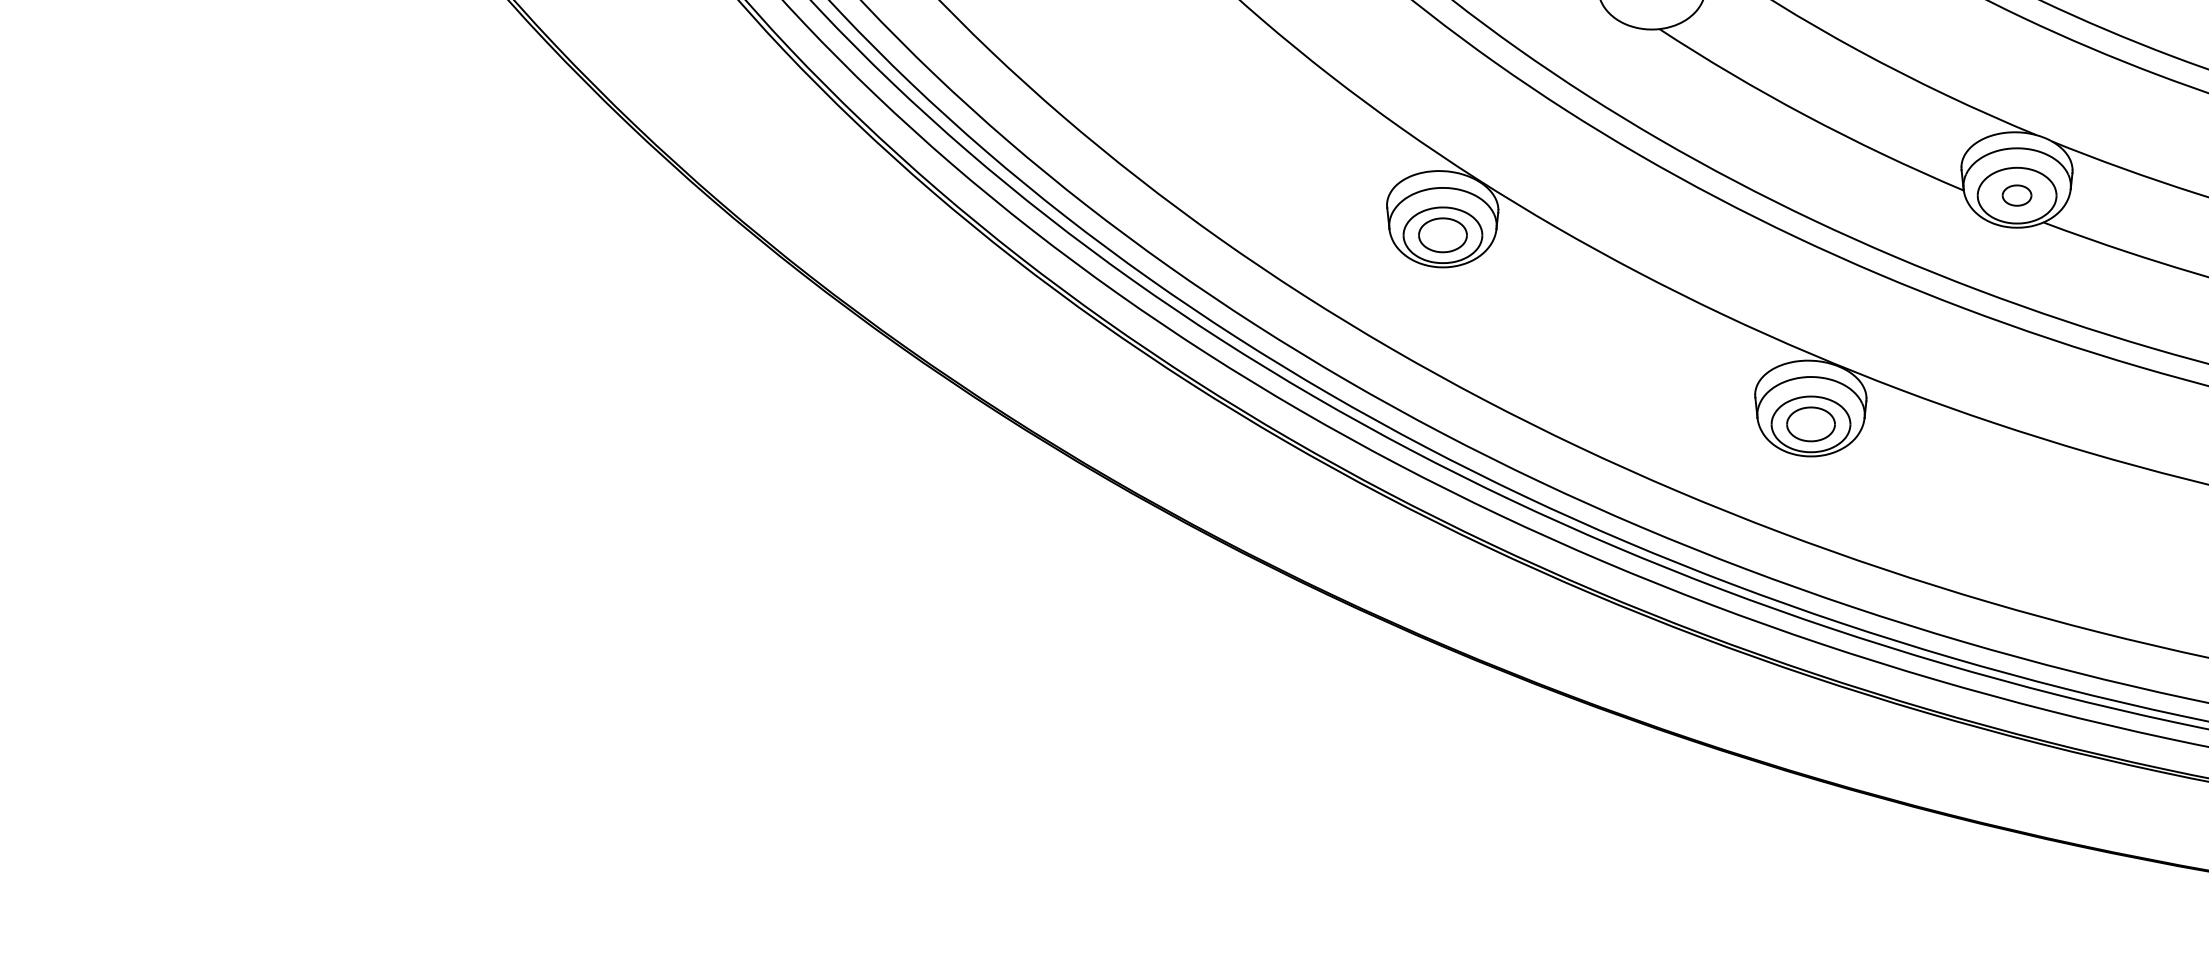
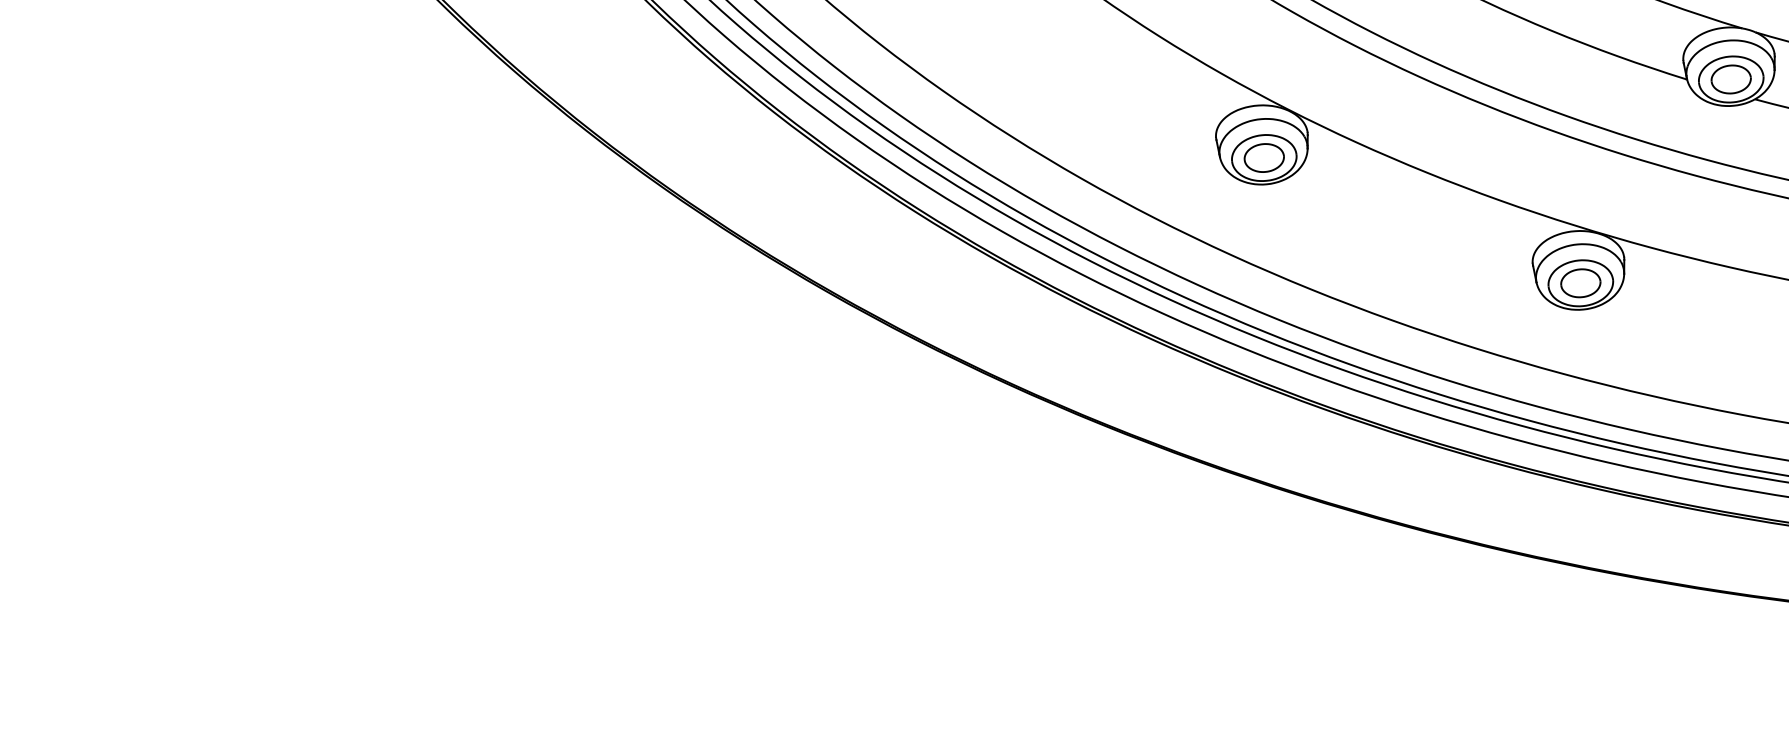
part: (2016, 195) -> (1730, 79), size x1.67

